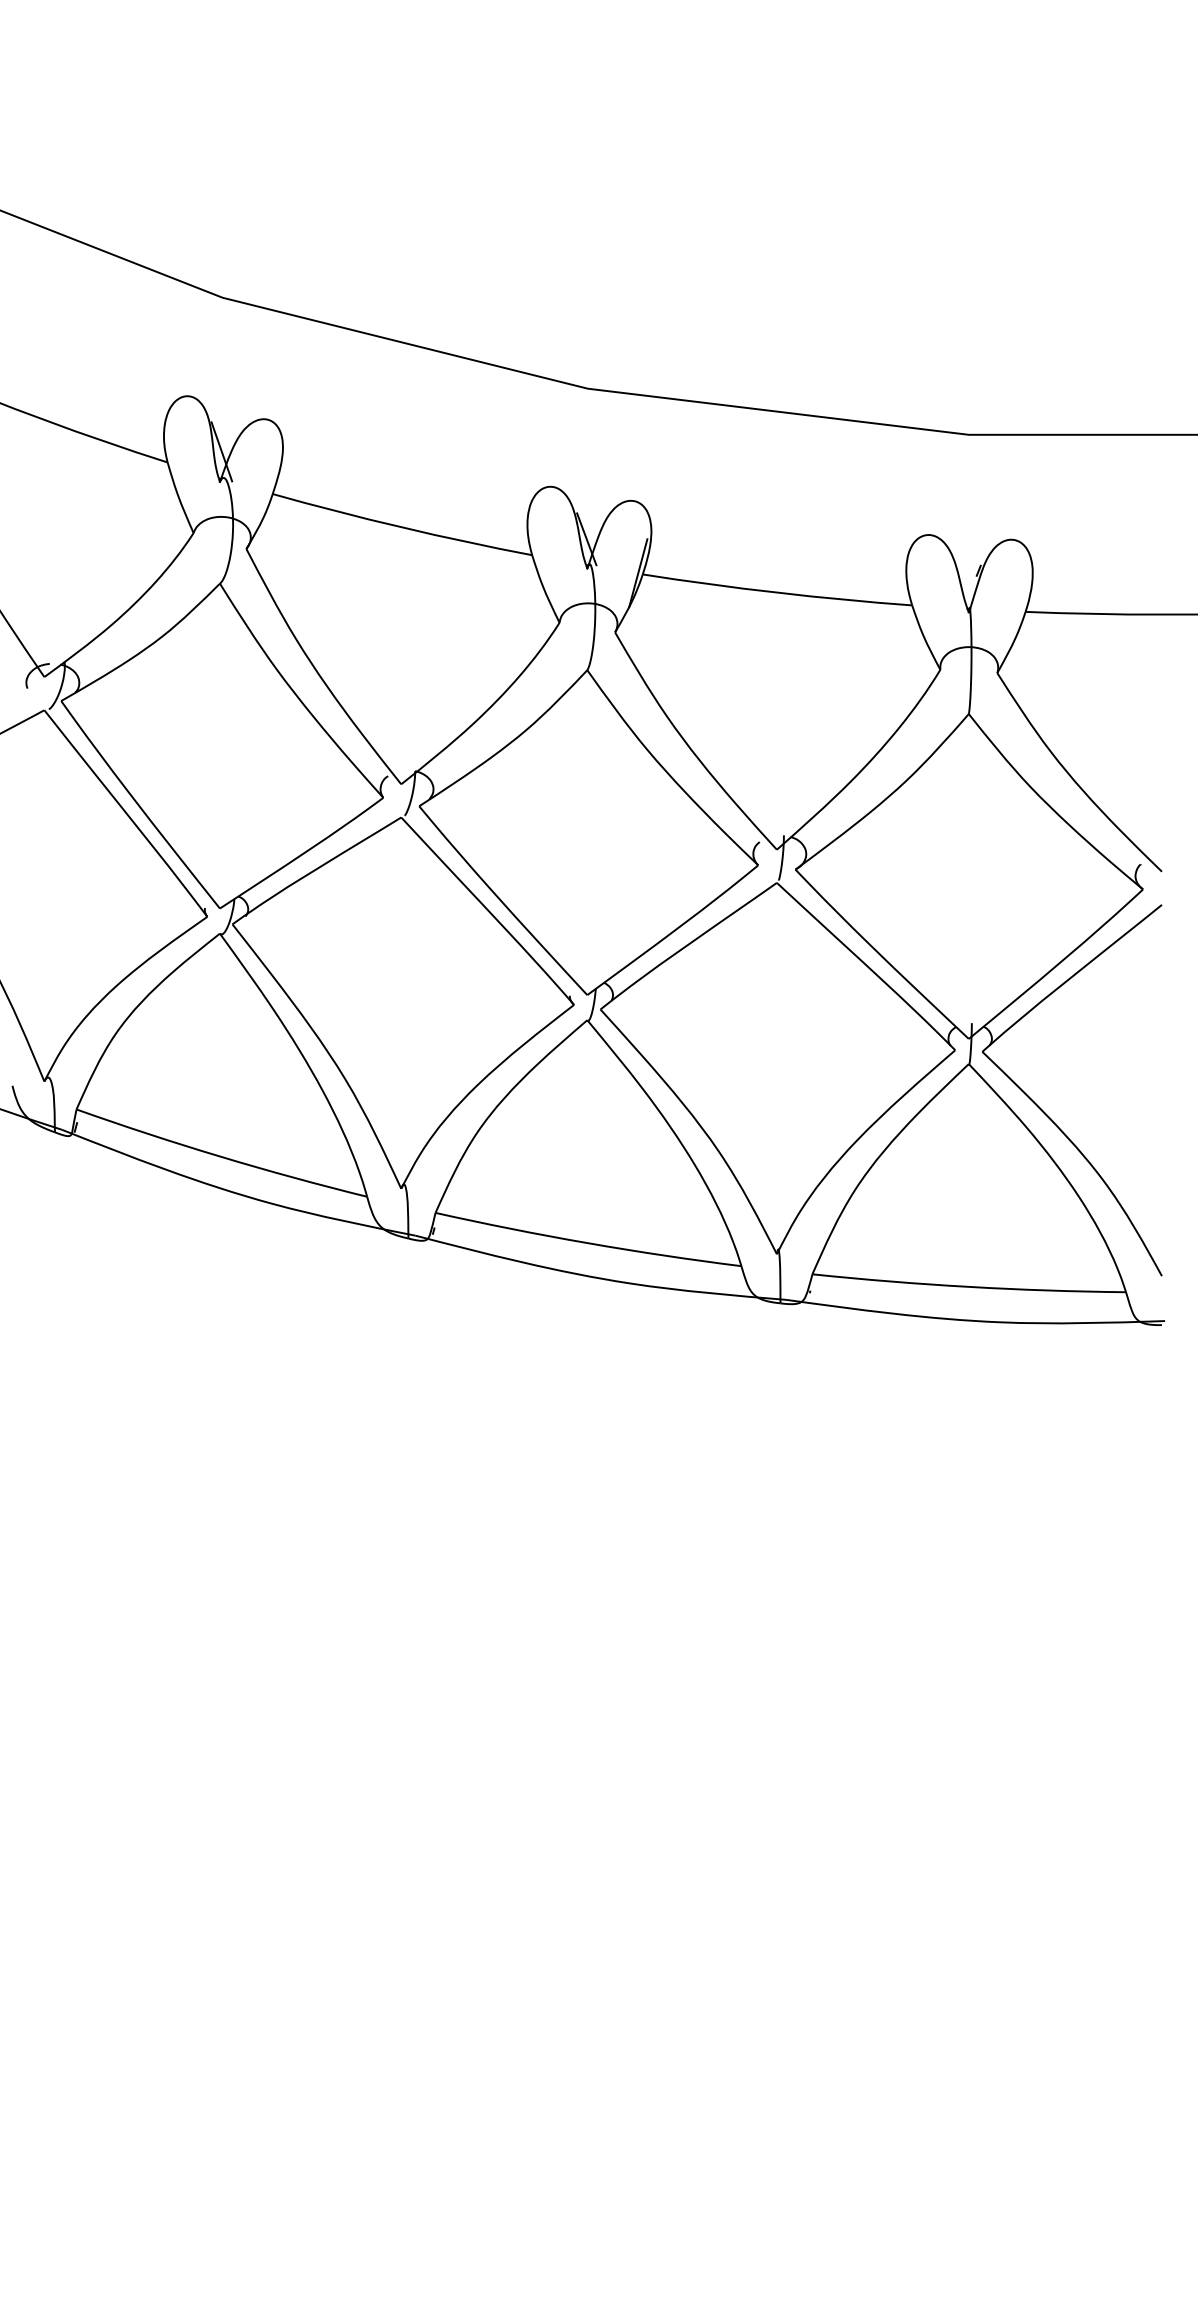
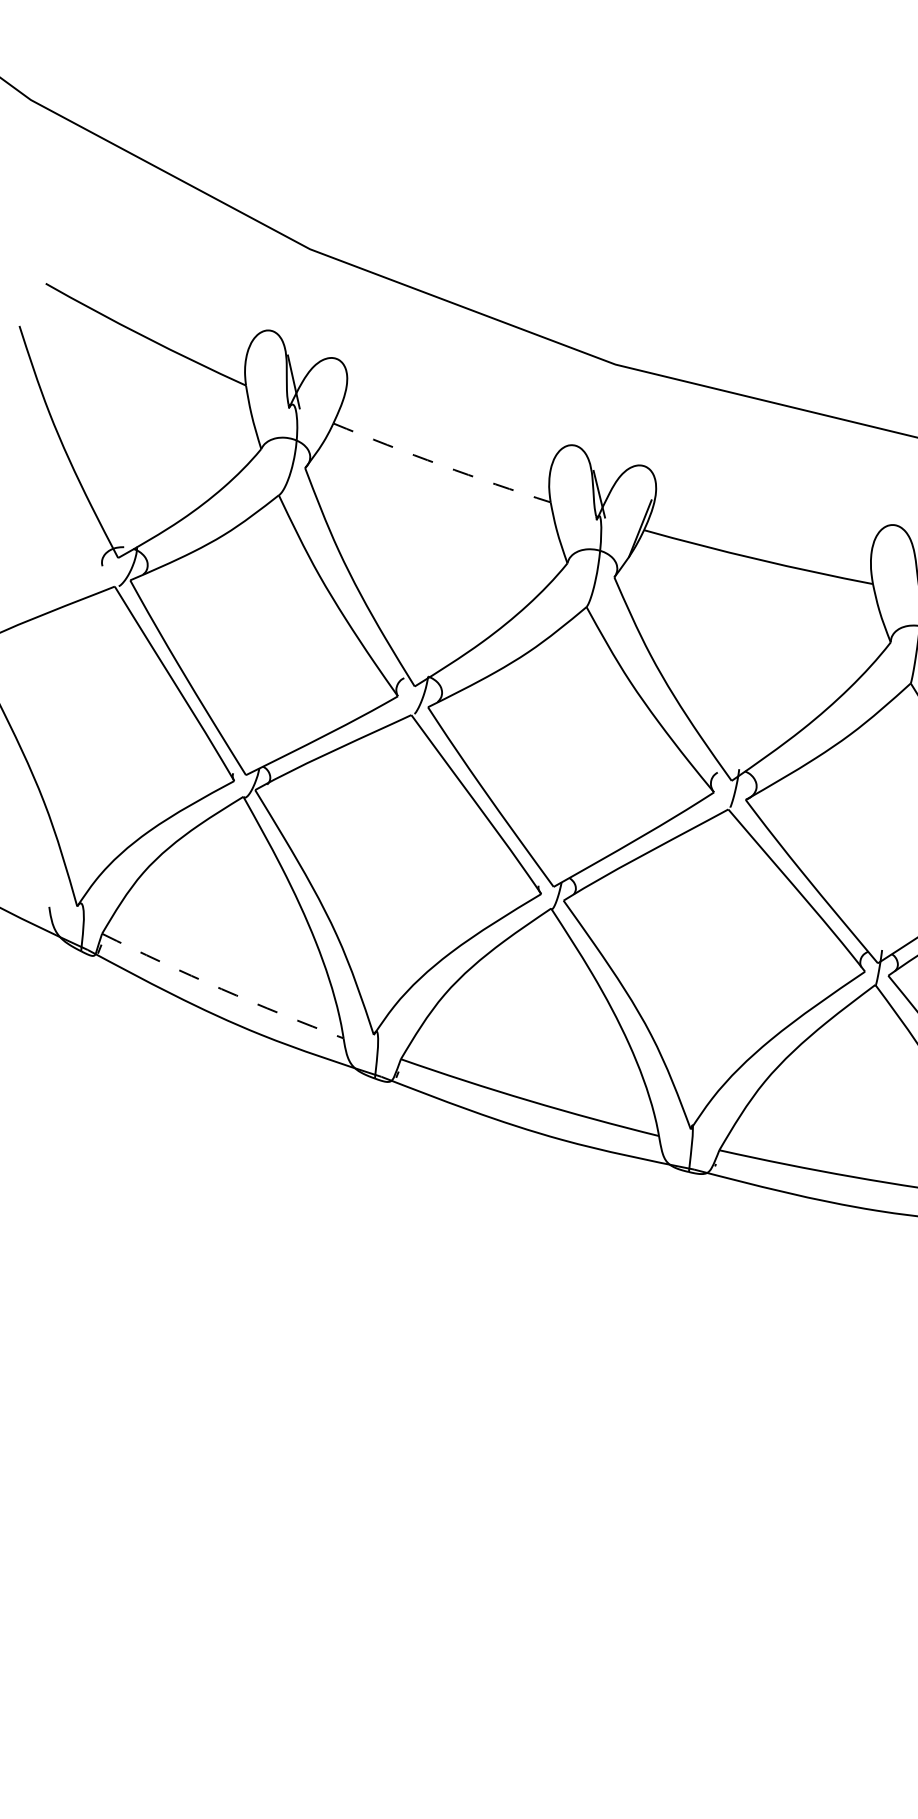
arc: (401, 527) -> (440, 465), solid -> dashed
arc: (220, 1156) -> (221, 988), solid -> dashed

